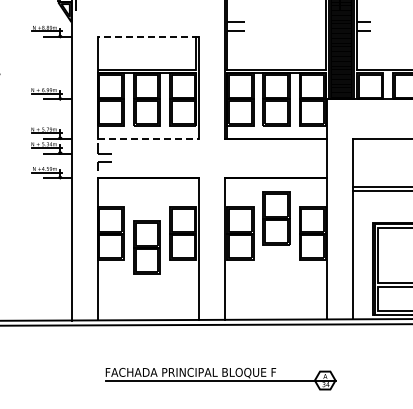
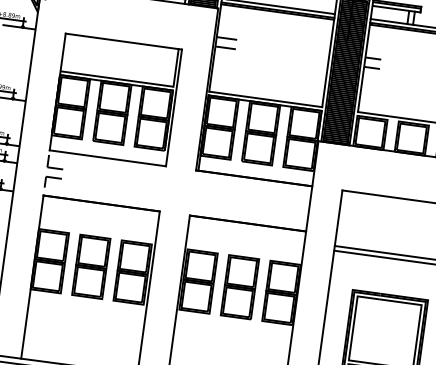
line: (148, 37) -> (123, 42), dashed -> solid
line: (148, 138) -> (107, 157), dashed -> solid
part: (276, 218) -> (239, 287), moved
part: (146, 247) -> (90, 266), moved

